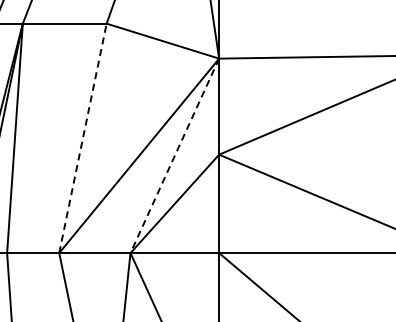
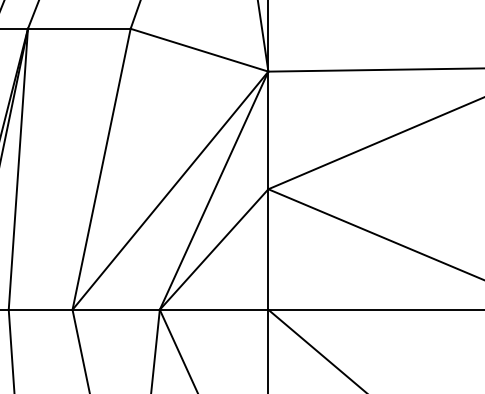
line: (83, 137) -> (102, 168), dashed -> solid
line: (174, 155) -> (213, 190), dashed -> solid

